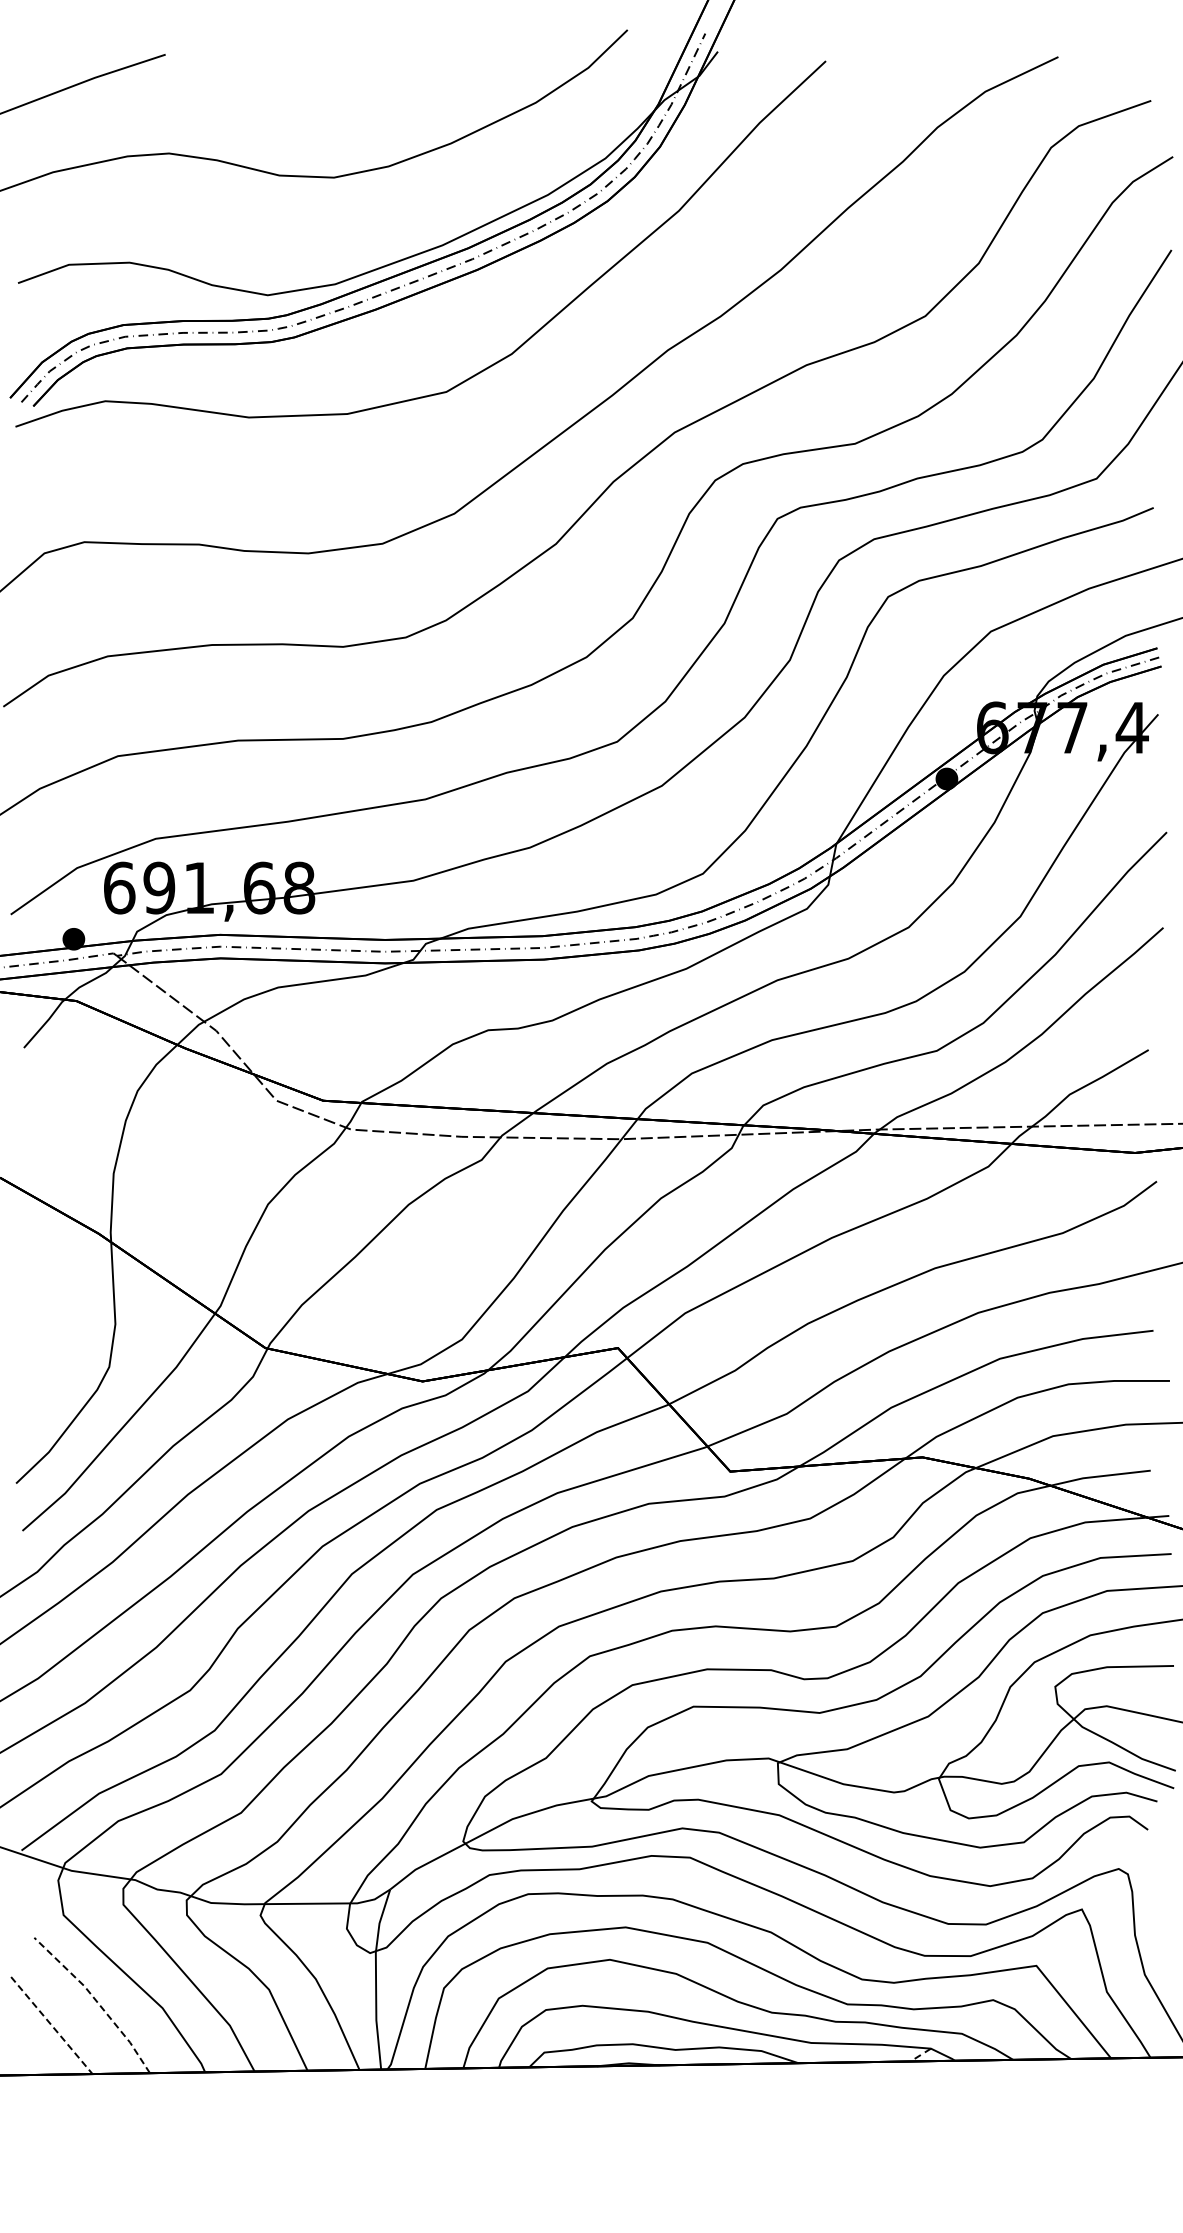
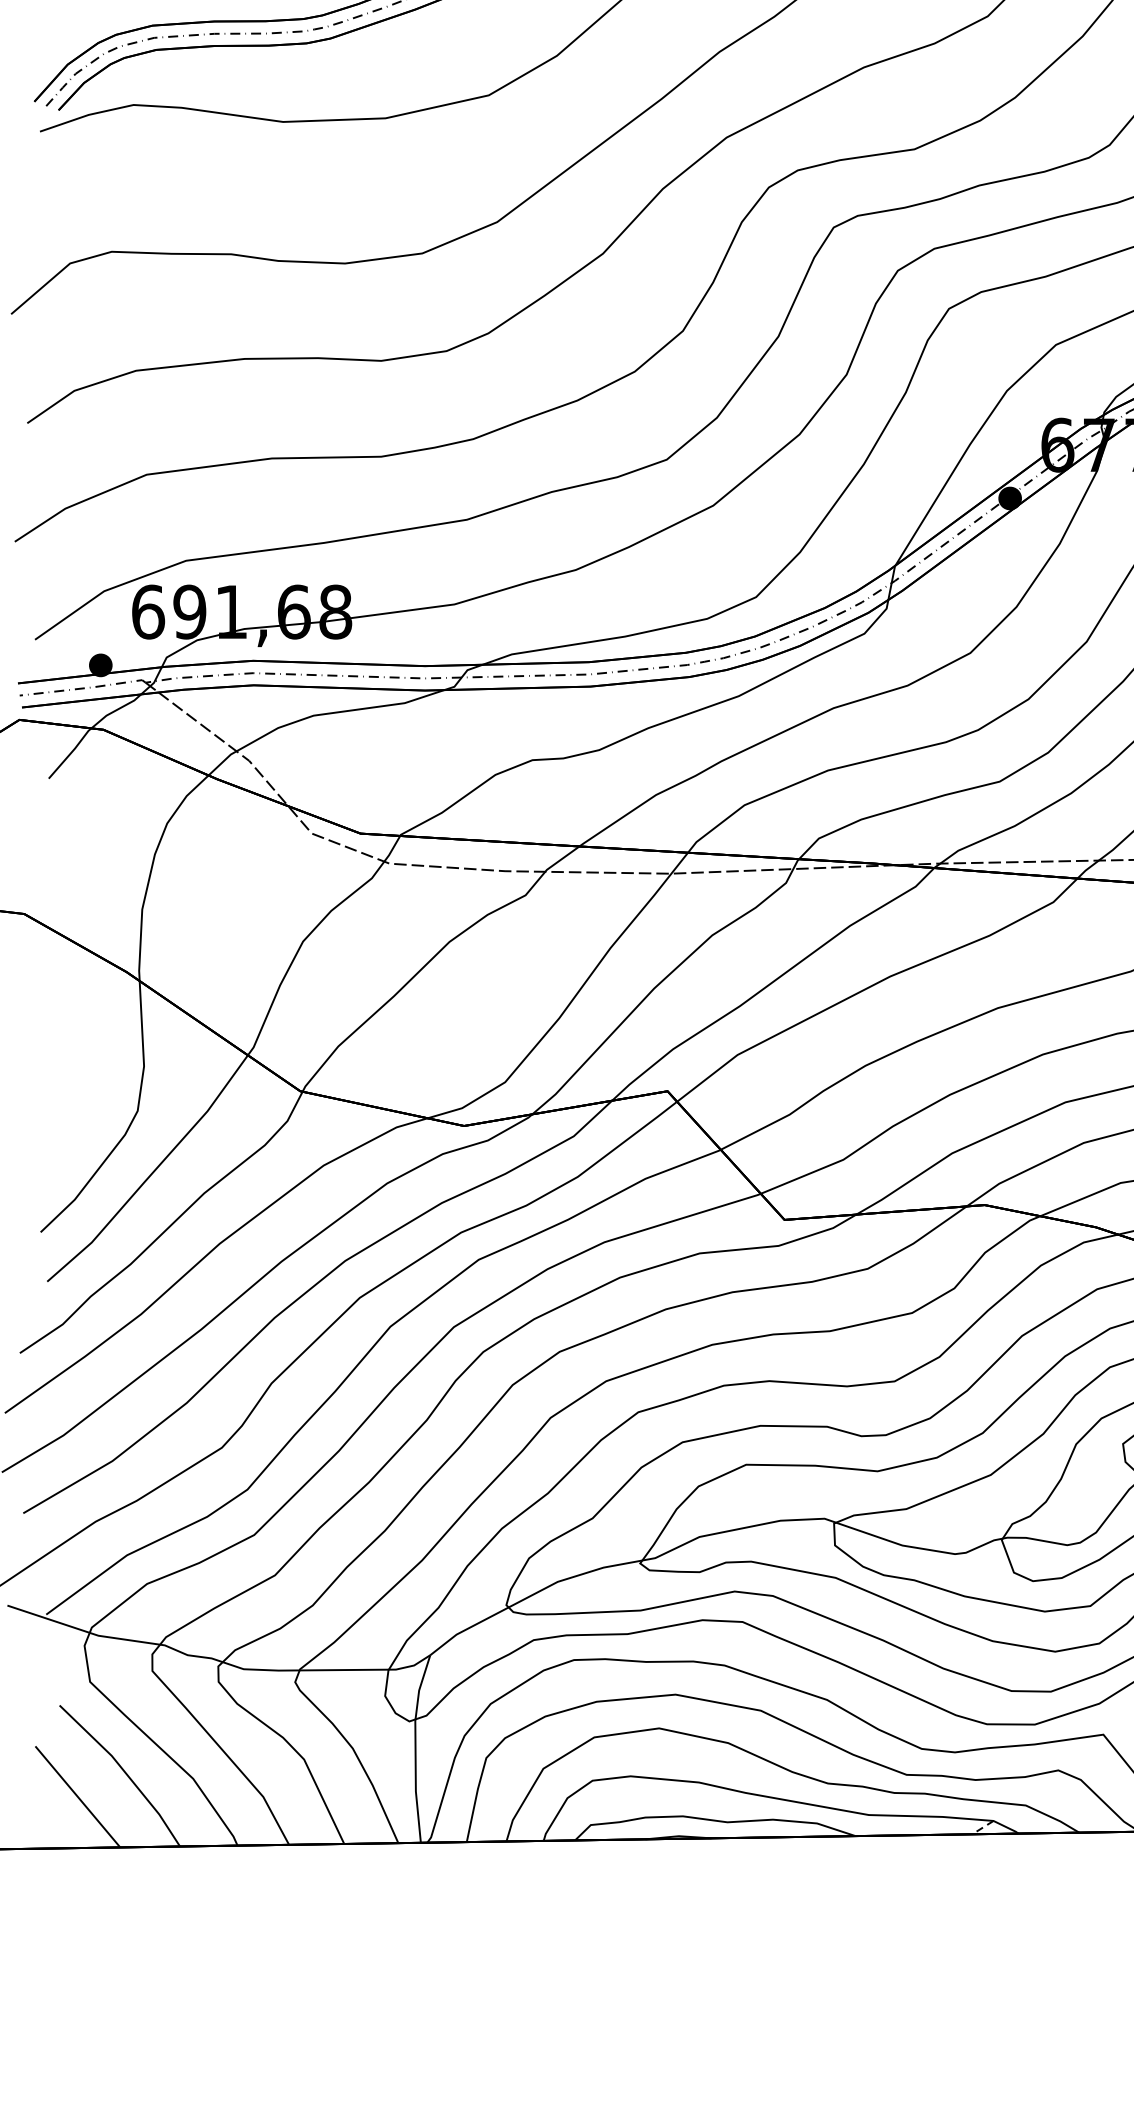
line: (96, 2001) -> (124, 1771), dashed -> solid
line: (52, 2025) -> (78, 1796), dashed -> solid

